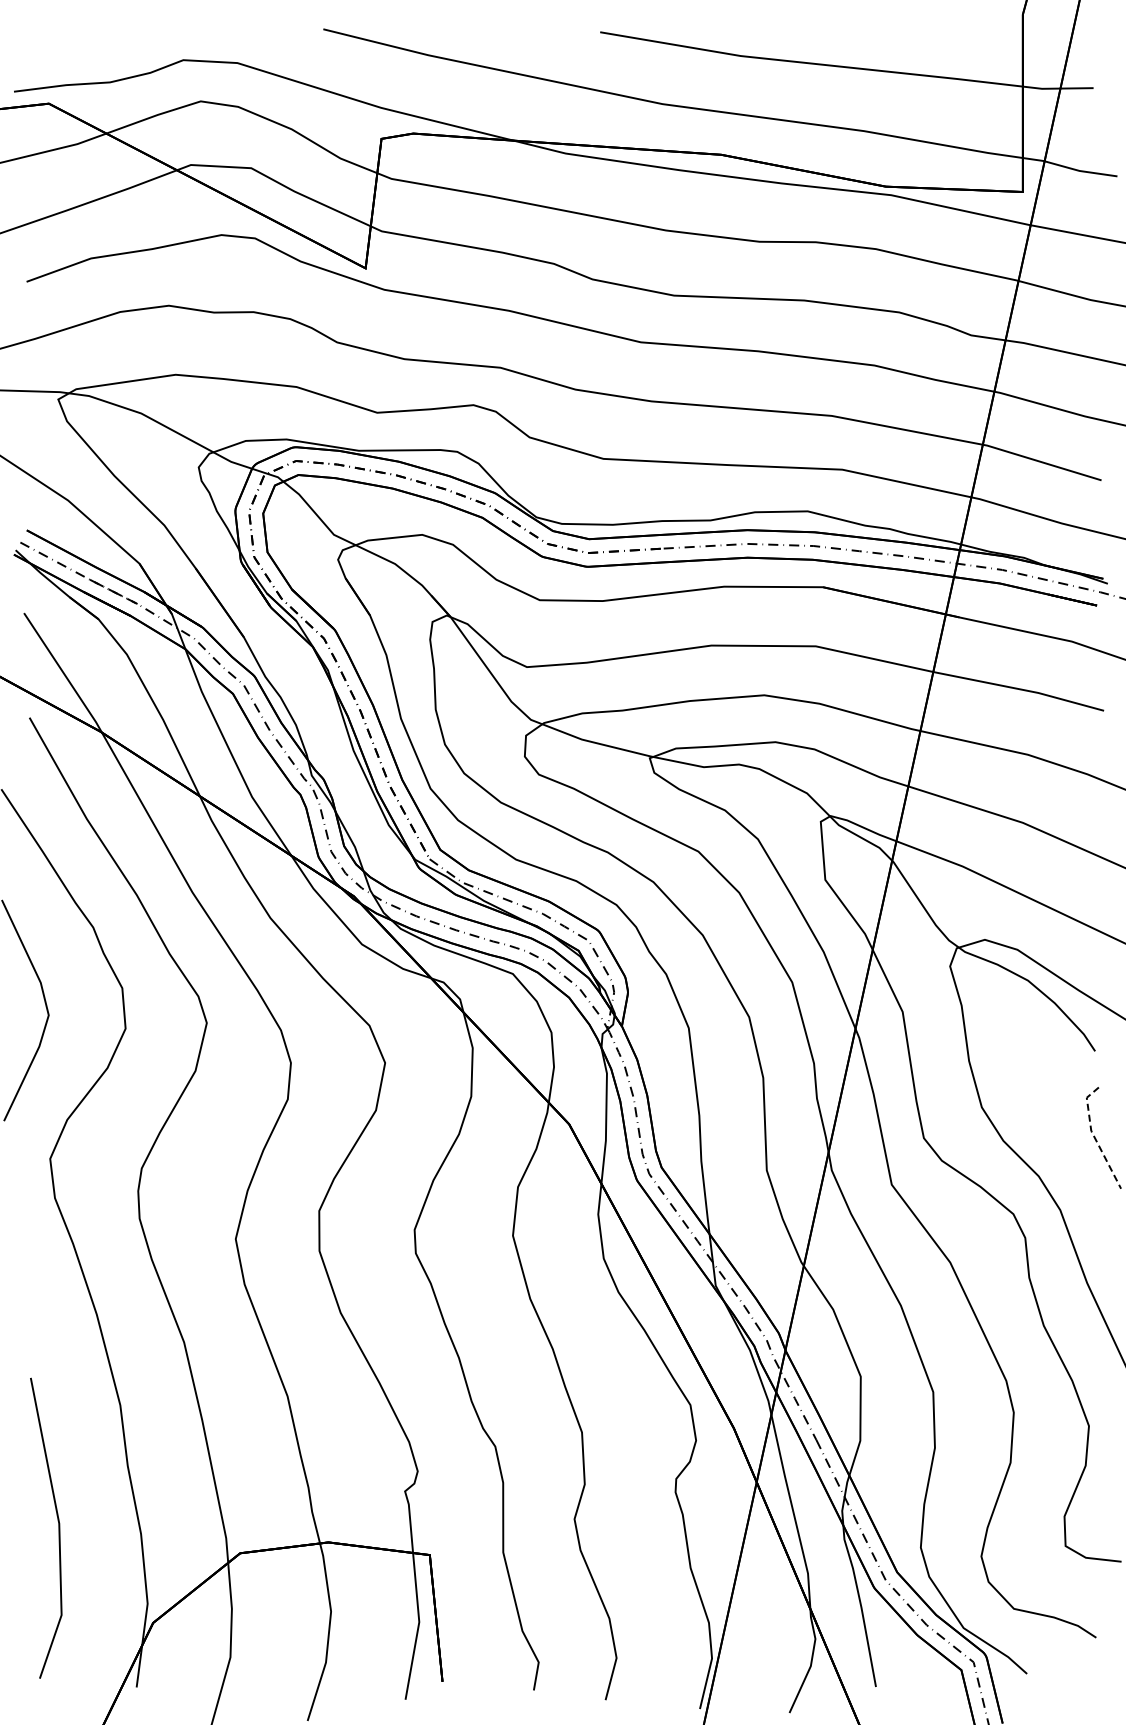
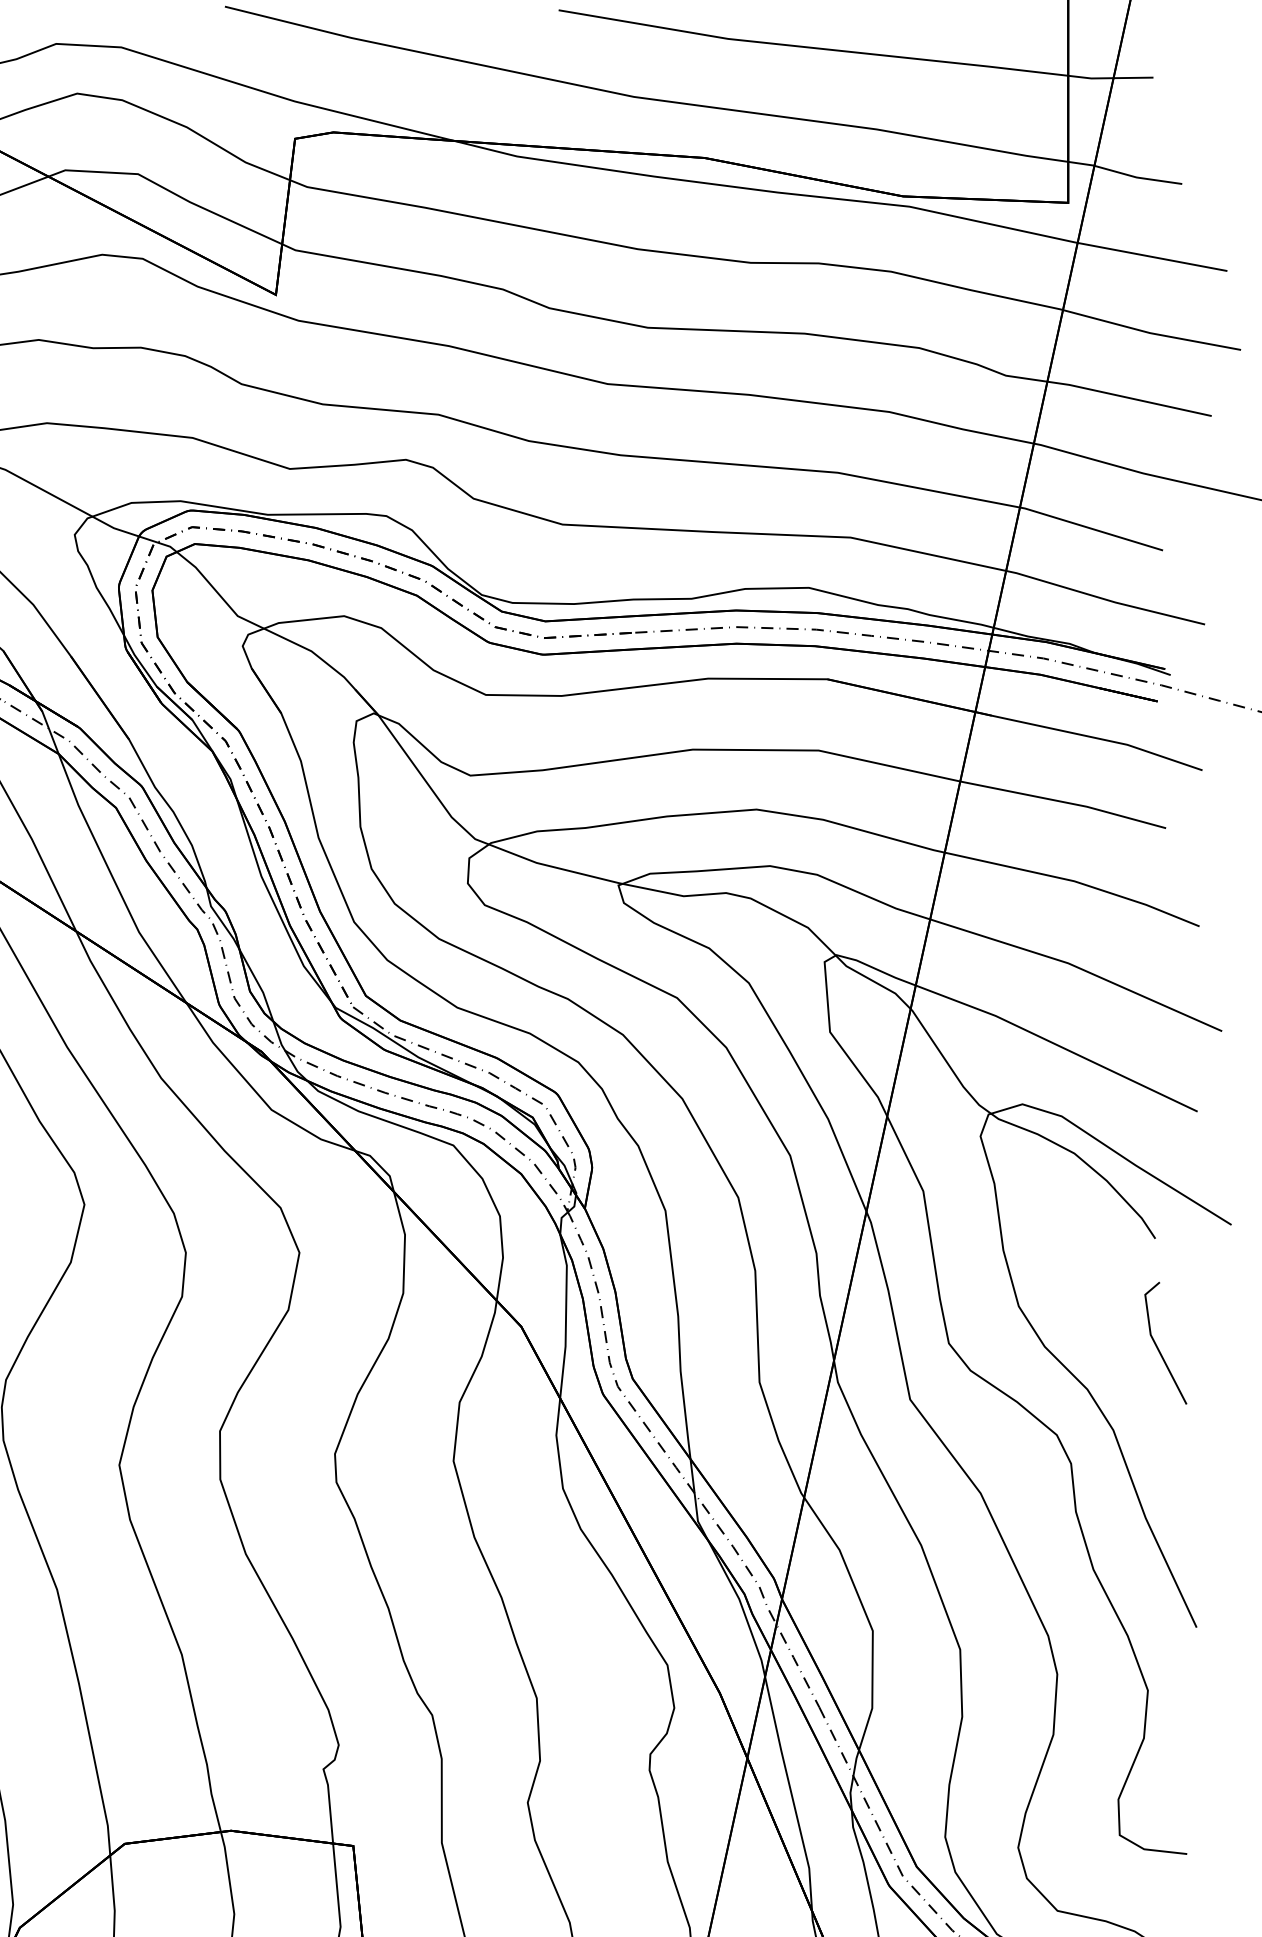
line: (1094, 1137) -> (1154, 1342), dashed -> solid

